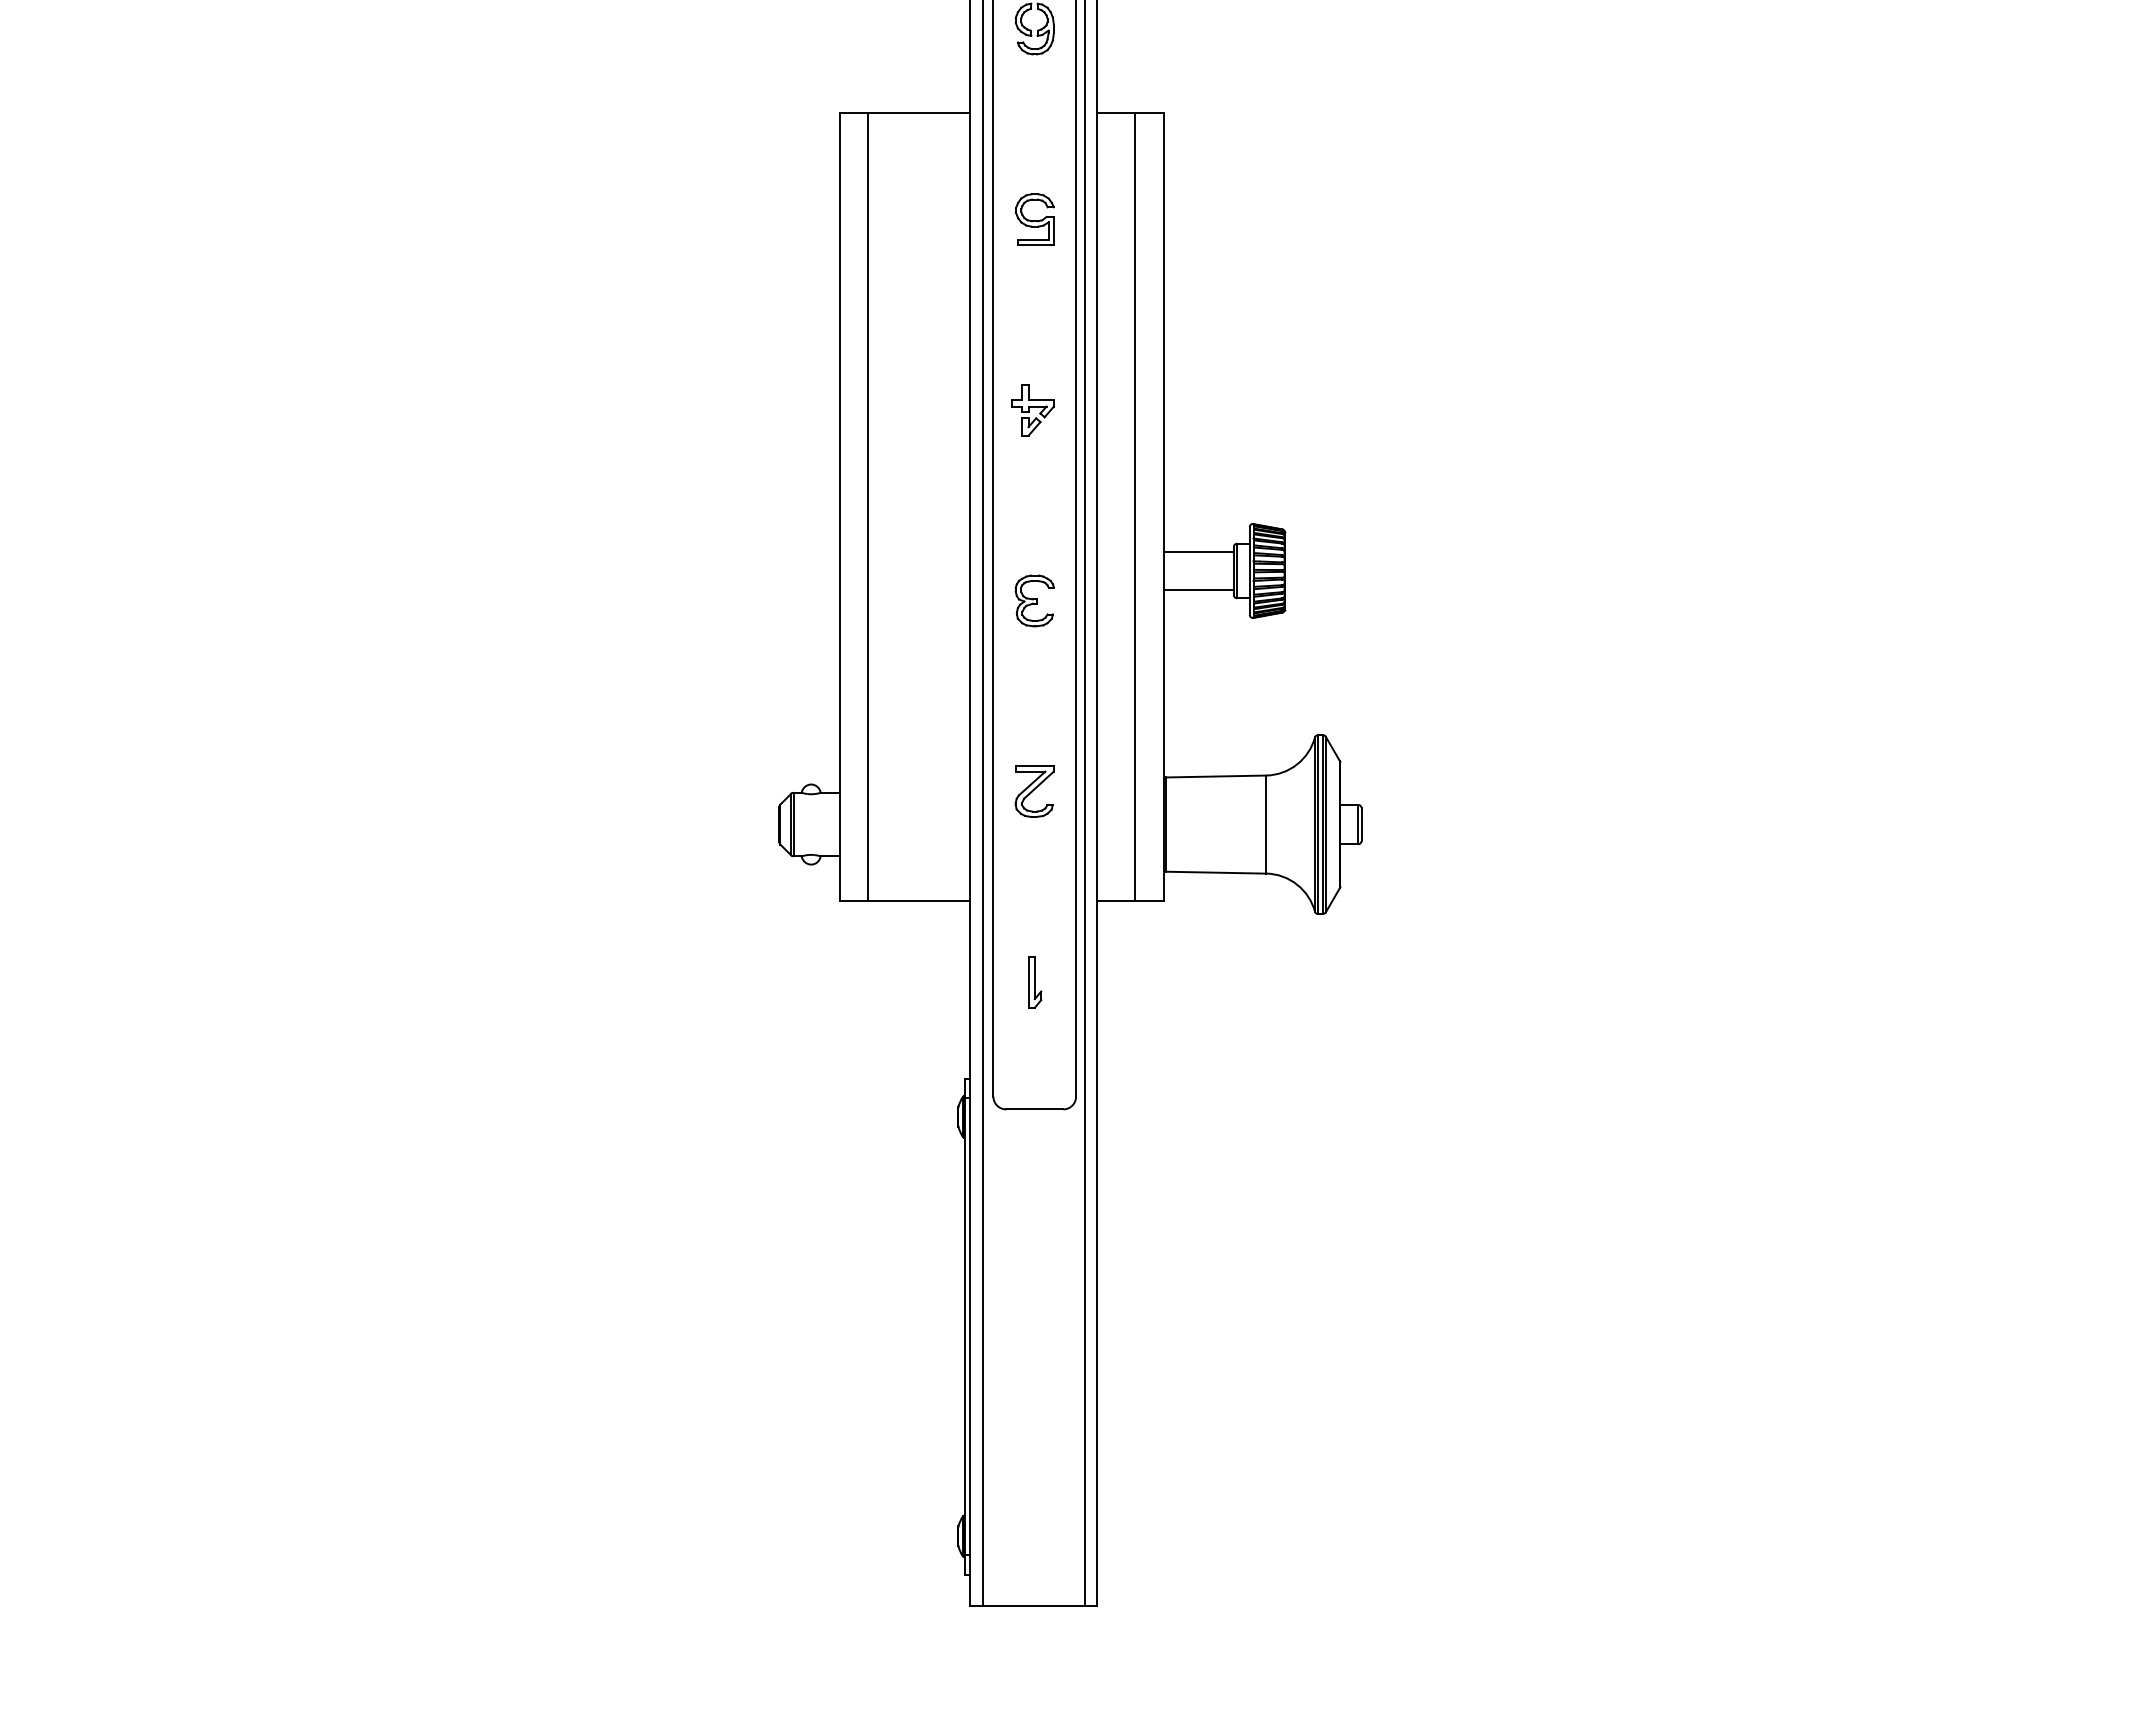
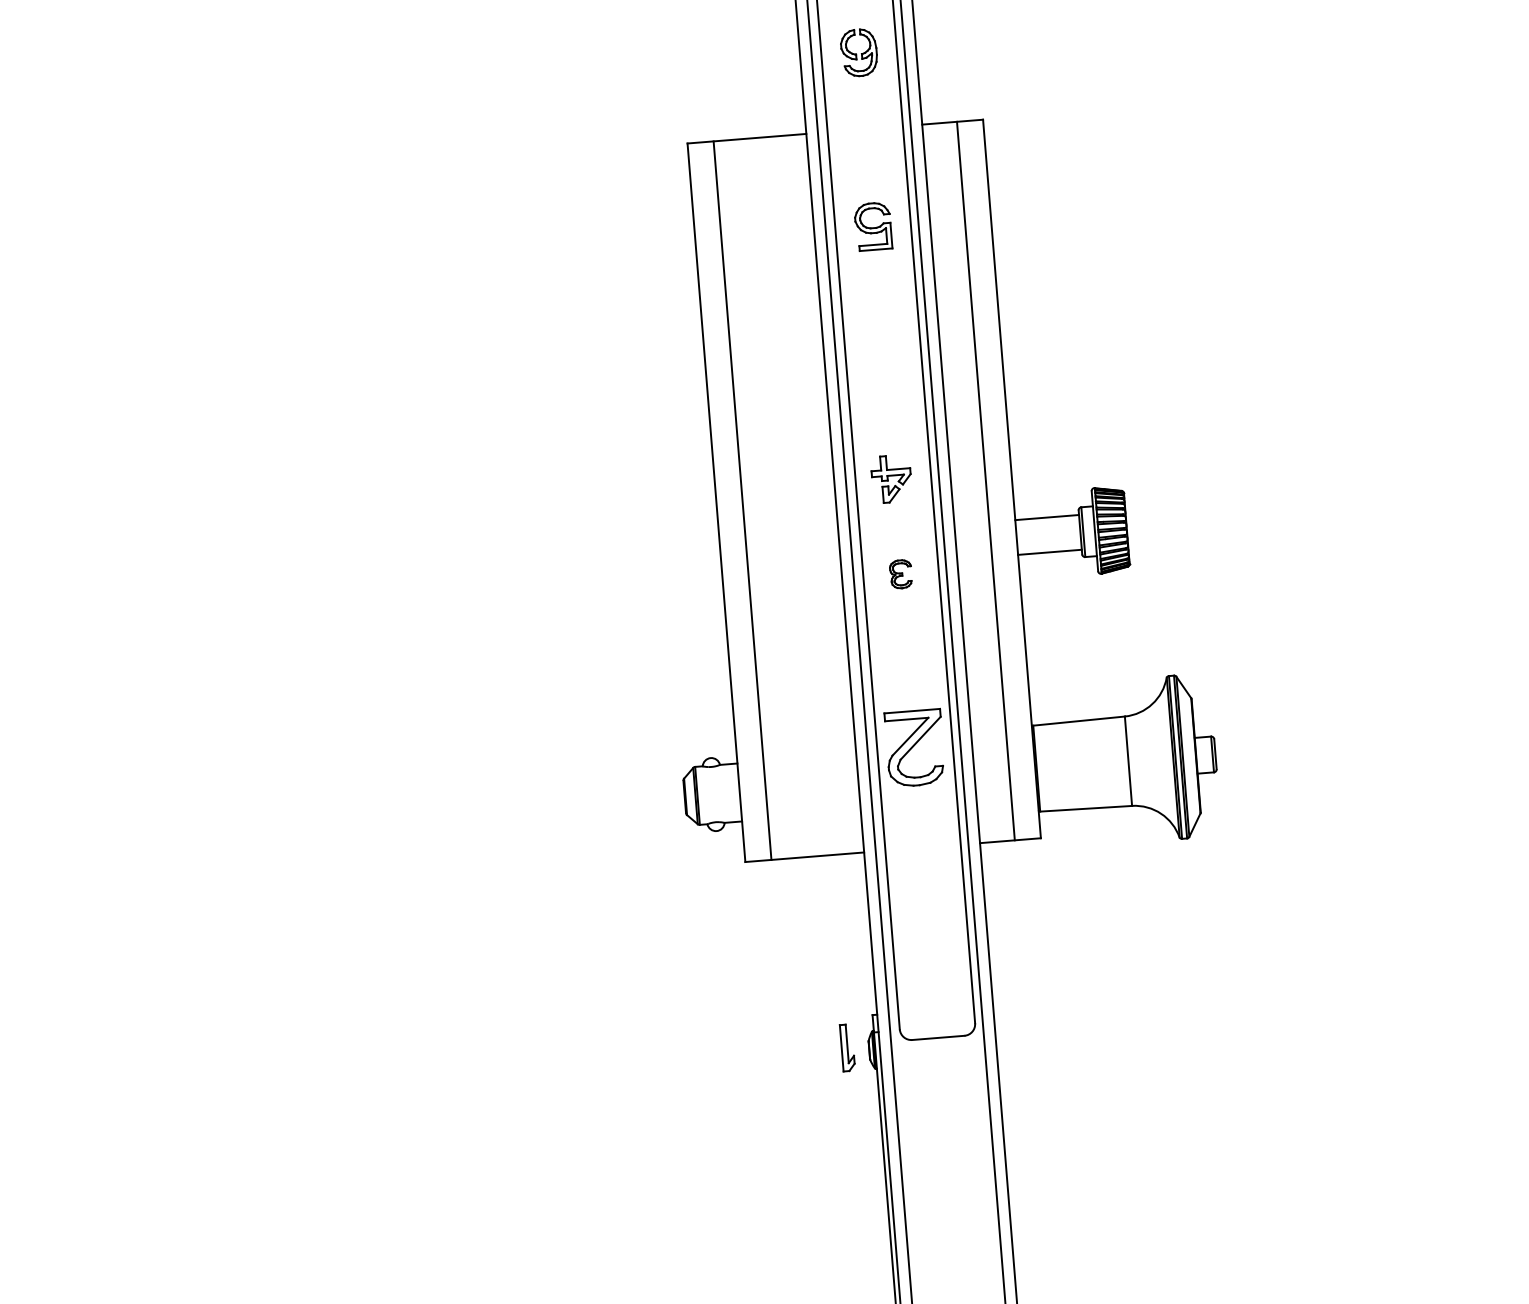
part: (1032, 410) -> (891, 479), moved
part: (1034, 600) -> (900, 573), size x0.6
part: (1034, 791) -> (914, 748), size x1.6
part: (1035, 982) -> (848, 1048), moved

